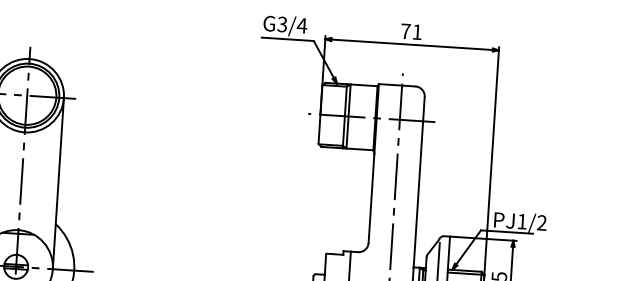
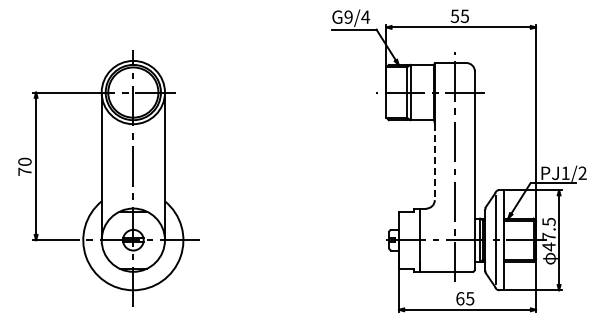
text: (282, 23) -> (348, 16), G3/4 -> G9/4
text: (410, 32) -> (459, 16), 71 -> 55
line: (371, 199) -> (434, 162), solid -> dashed

